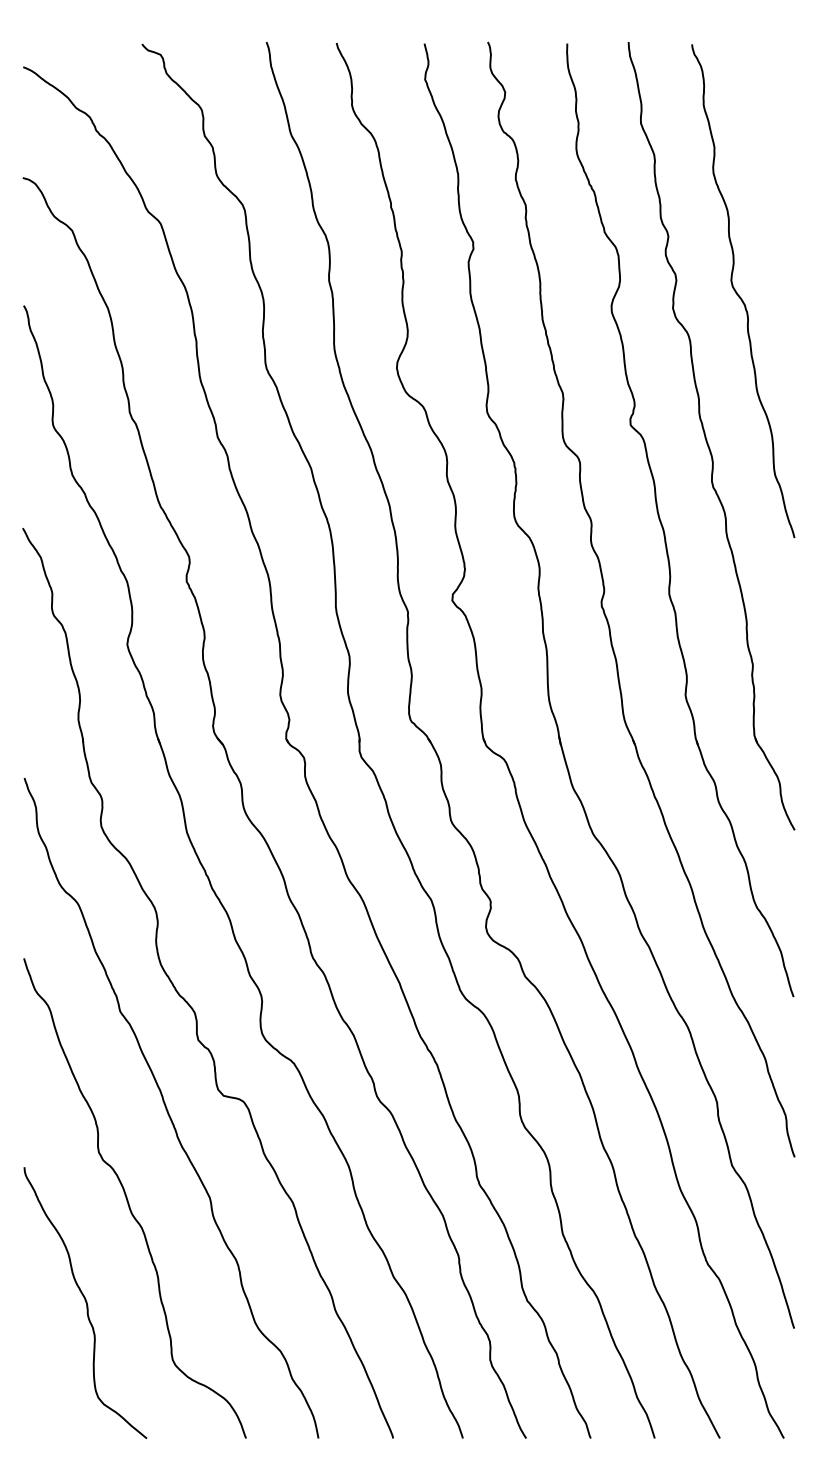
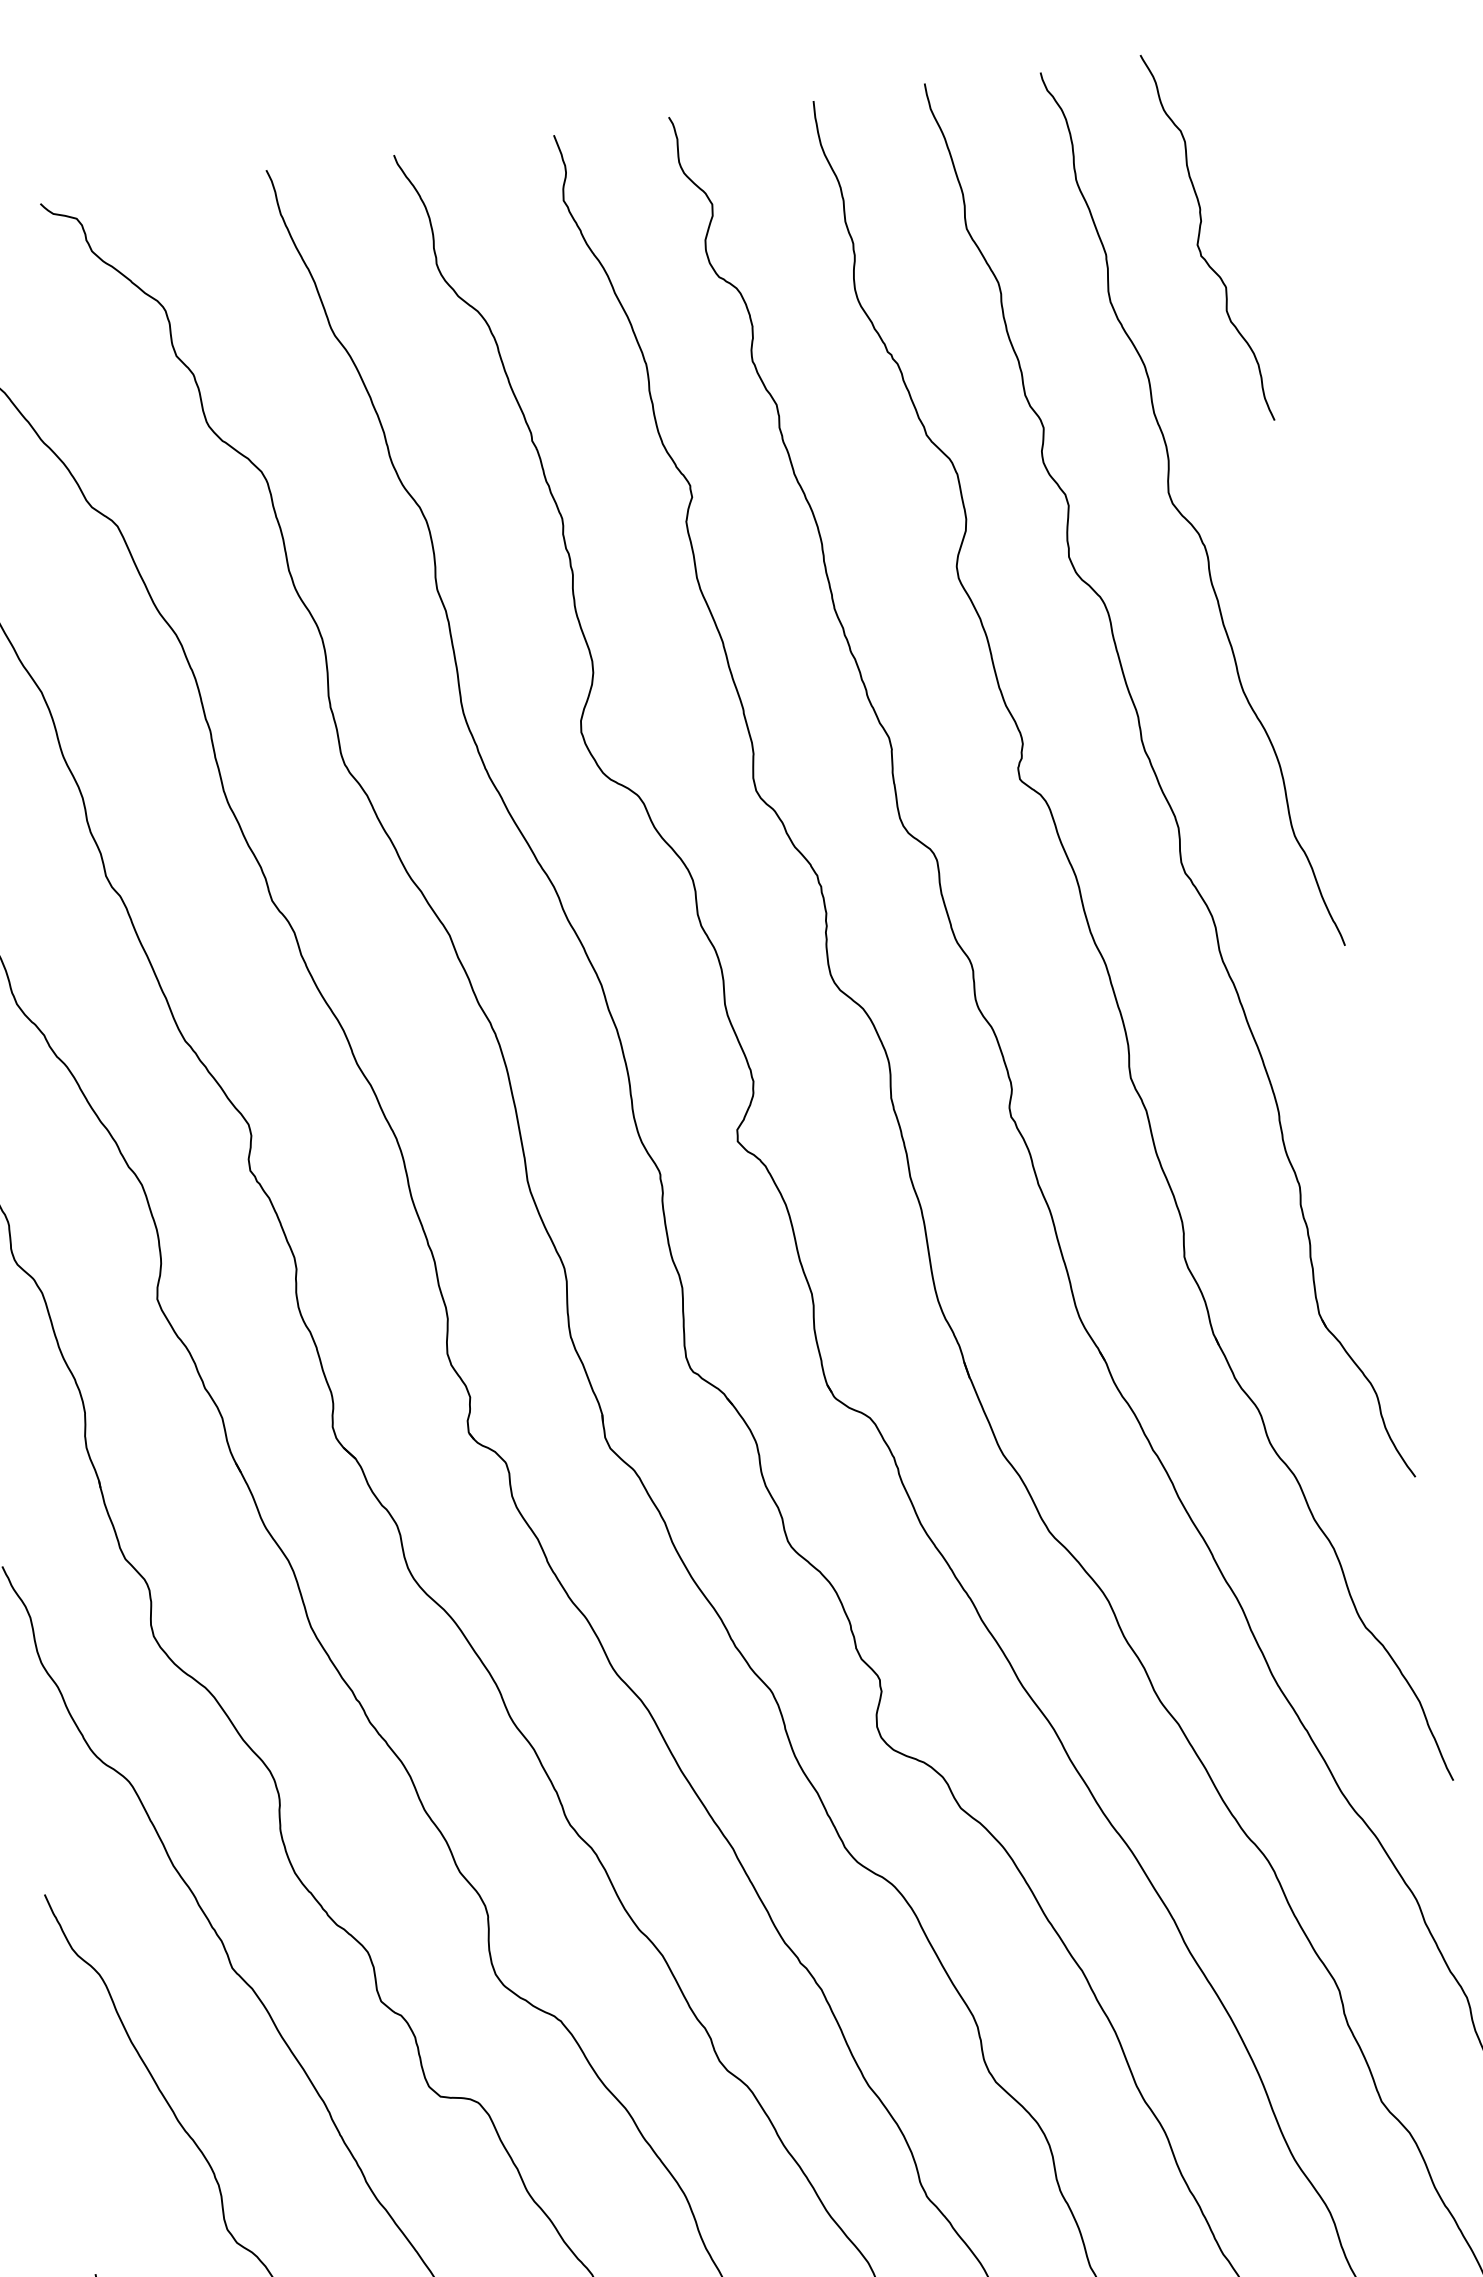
curve: (767, 143) -> (1201, 234), added

